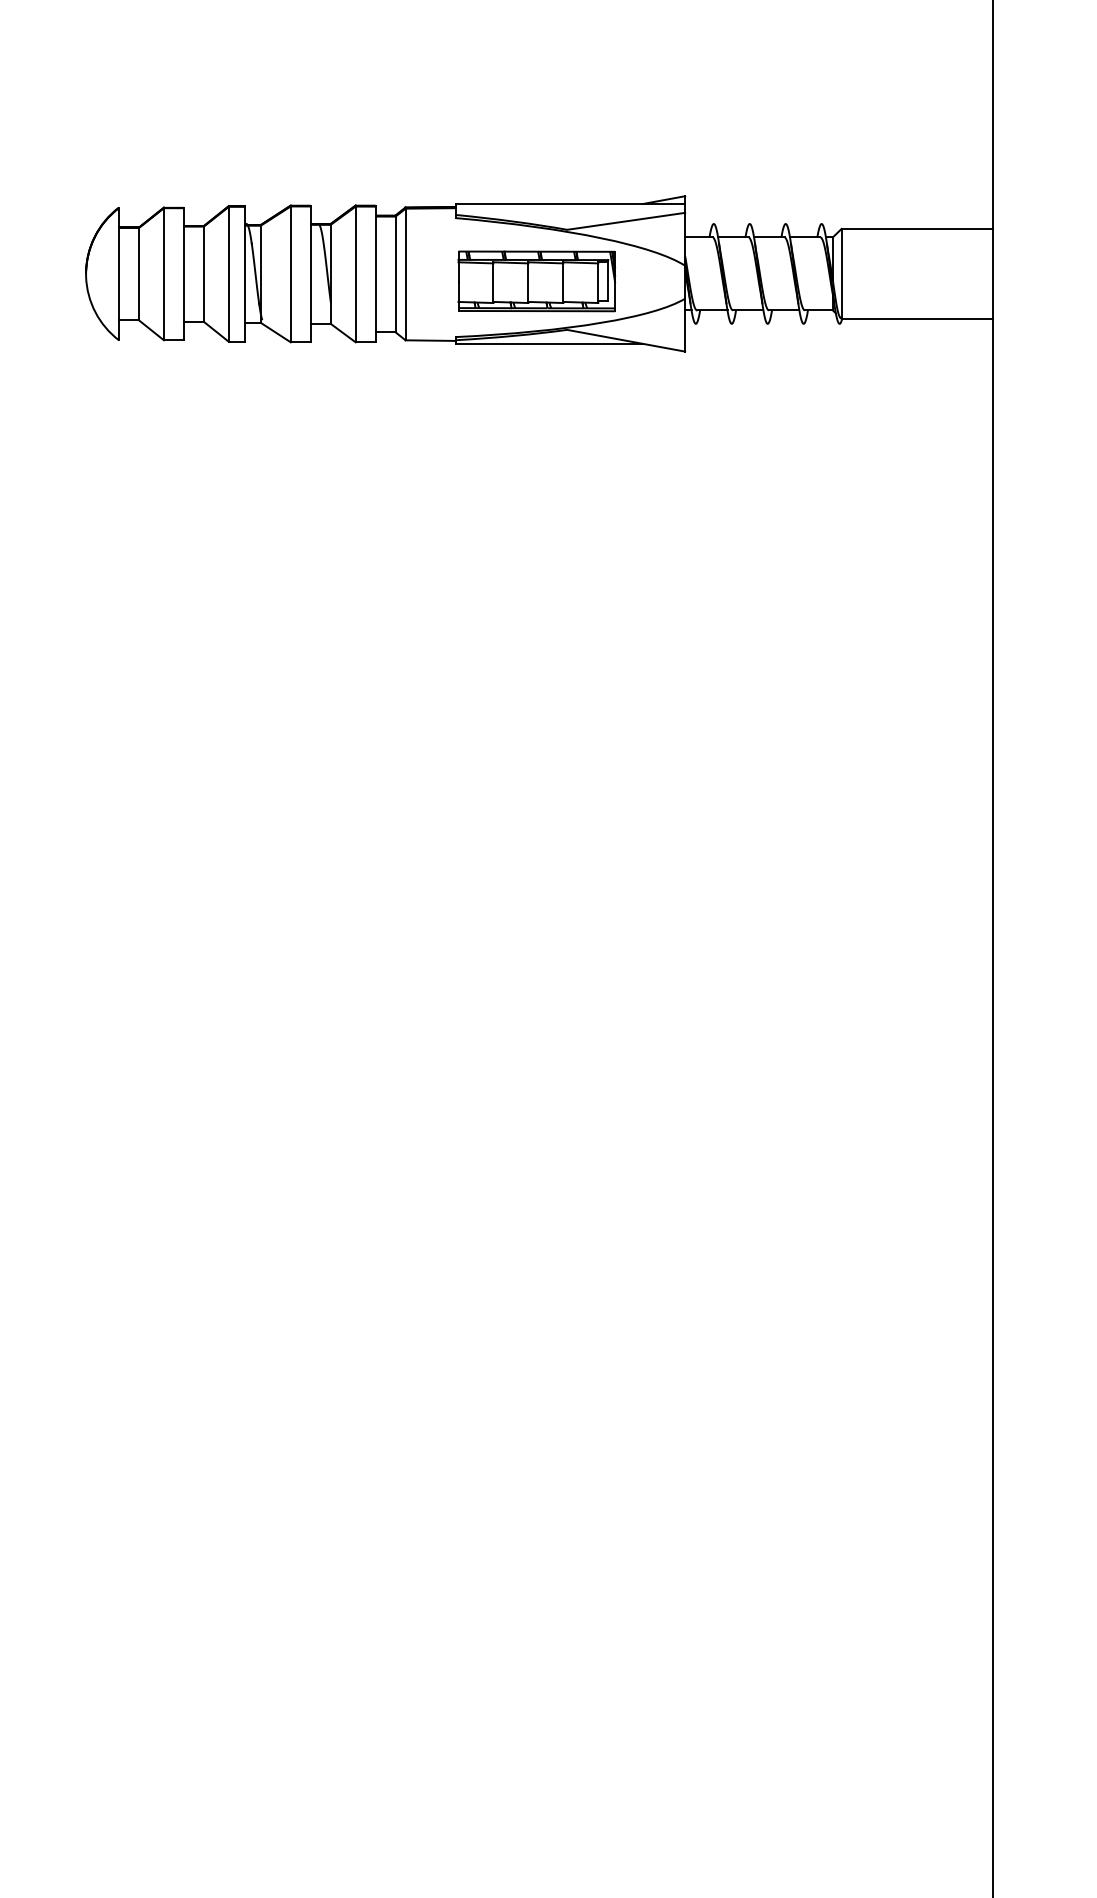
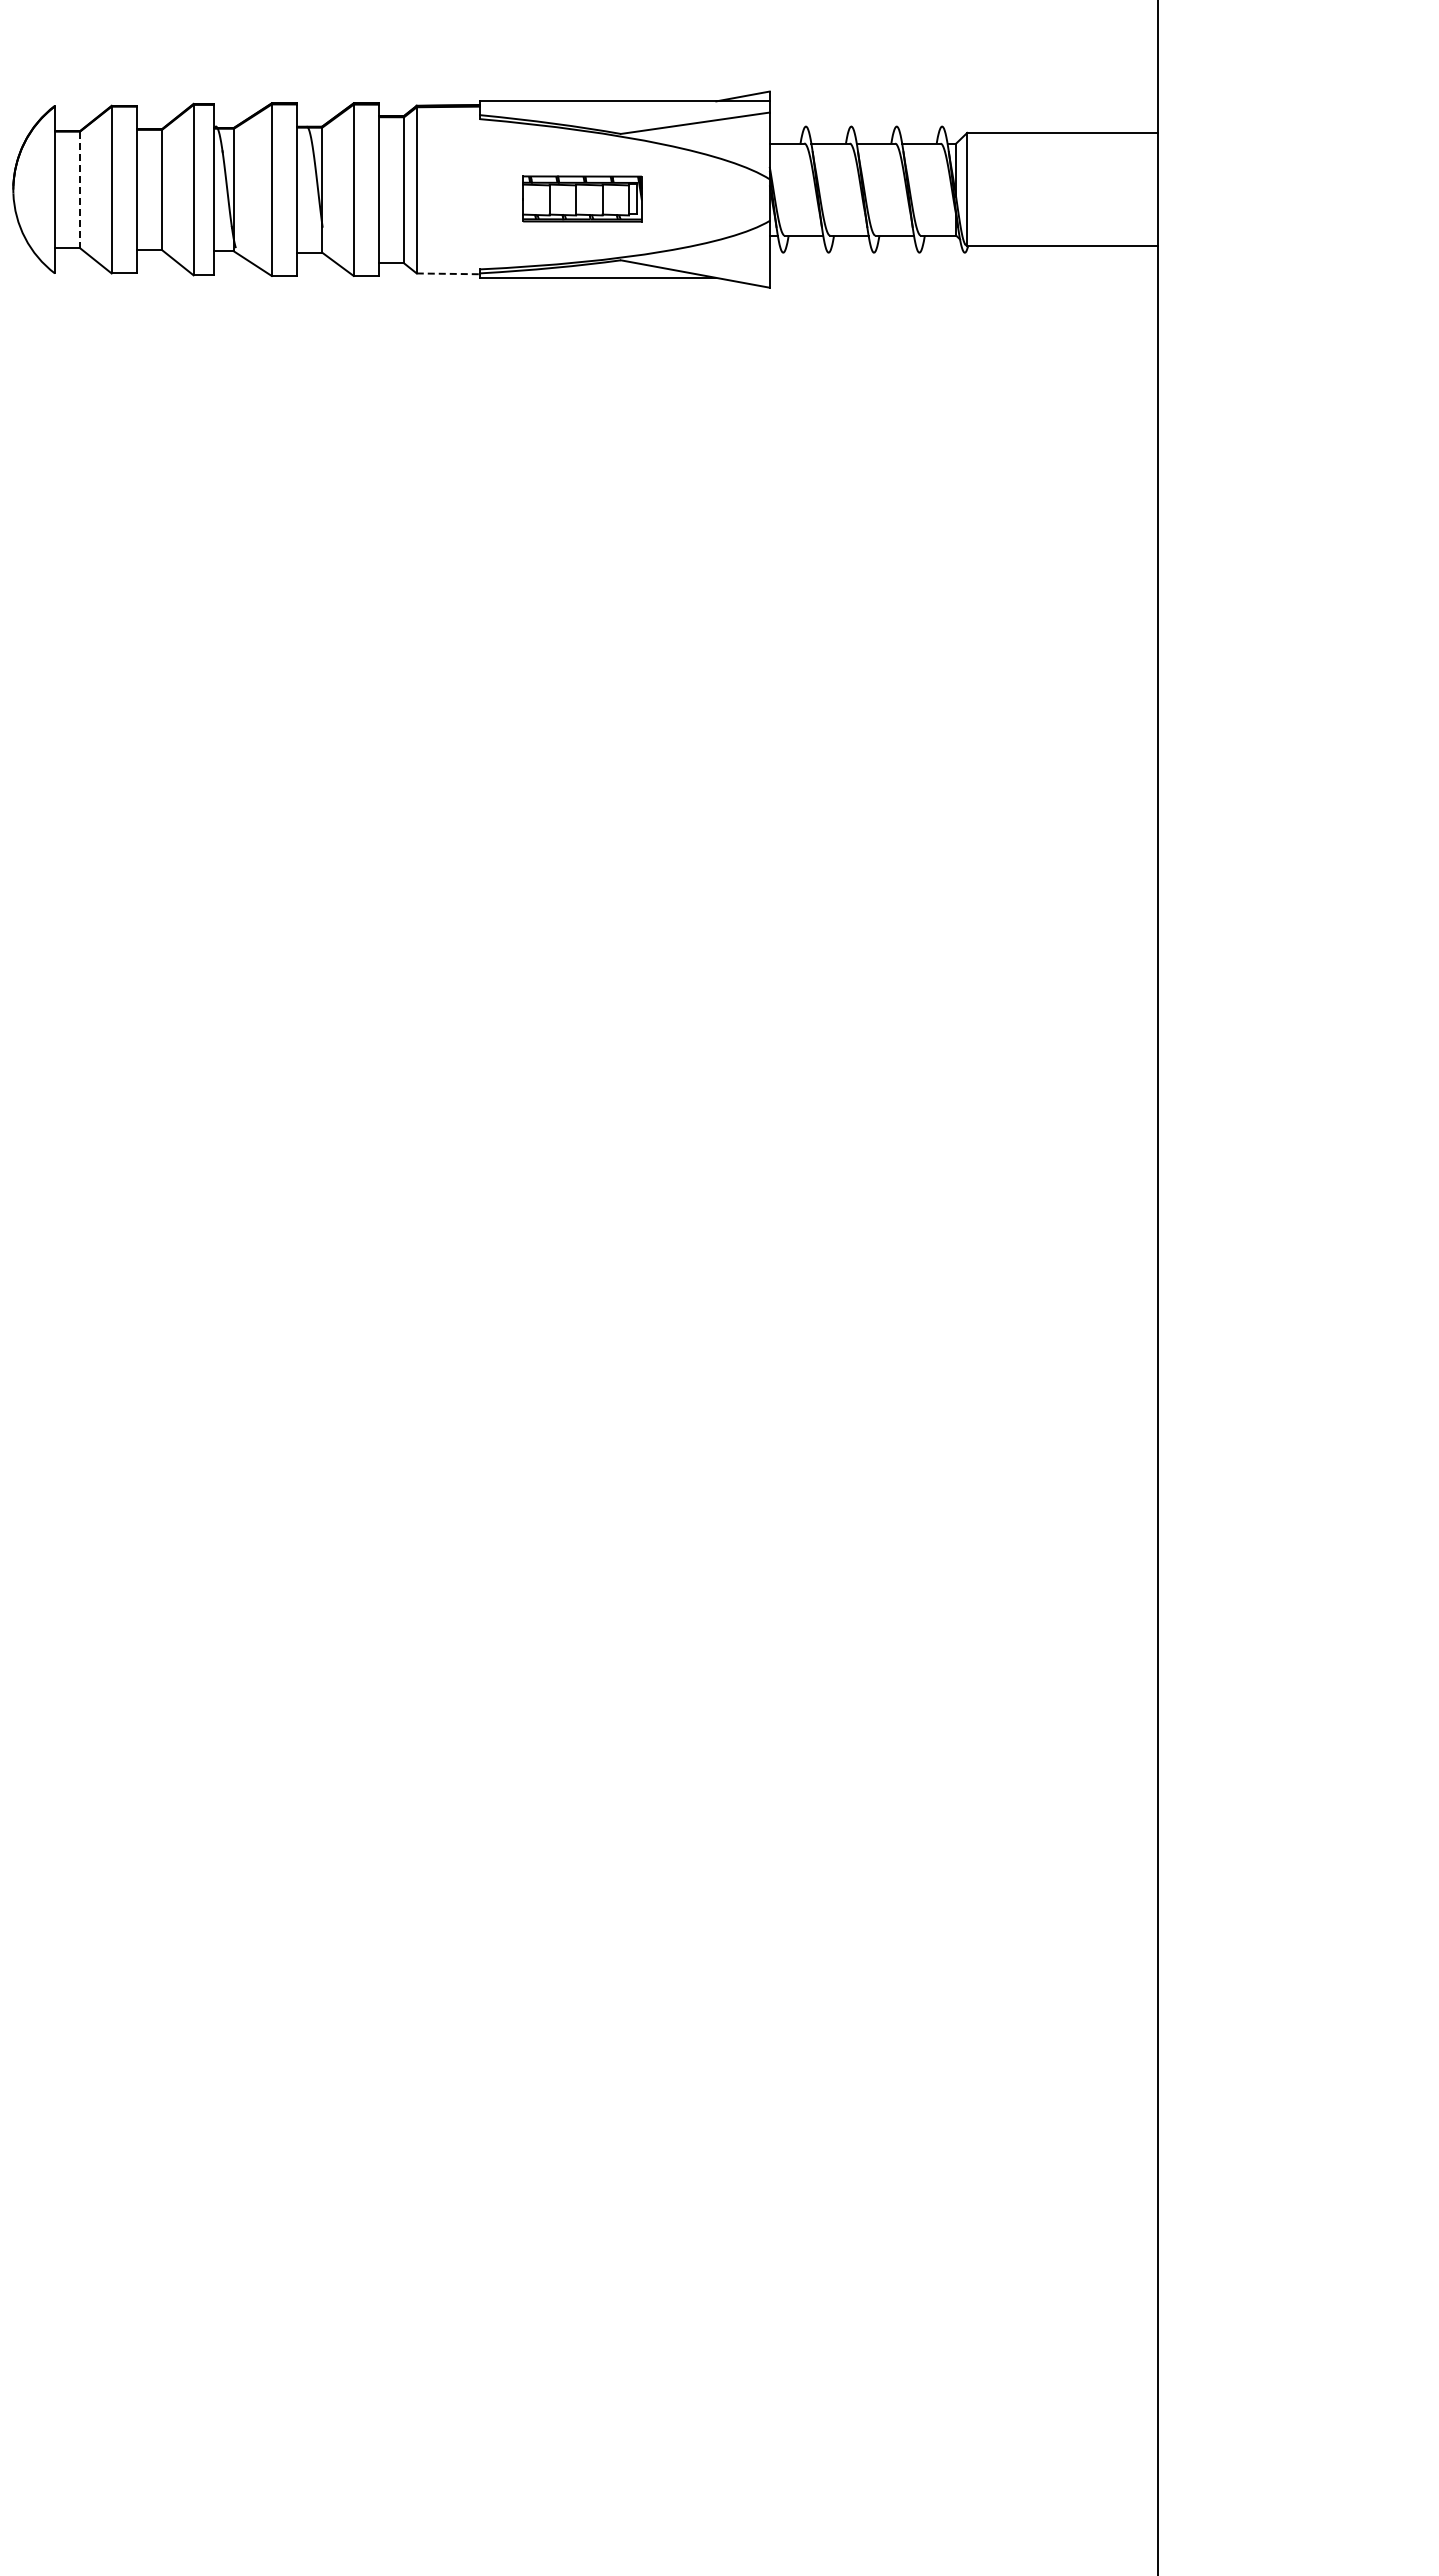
line: (139, 274) -> (80, 190), solid -> dashed
part: (536, 280) -> (582, 198), size x0.6
line: (430, 340) -> (448, 273), solid -> dashed

